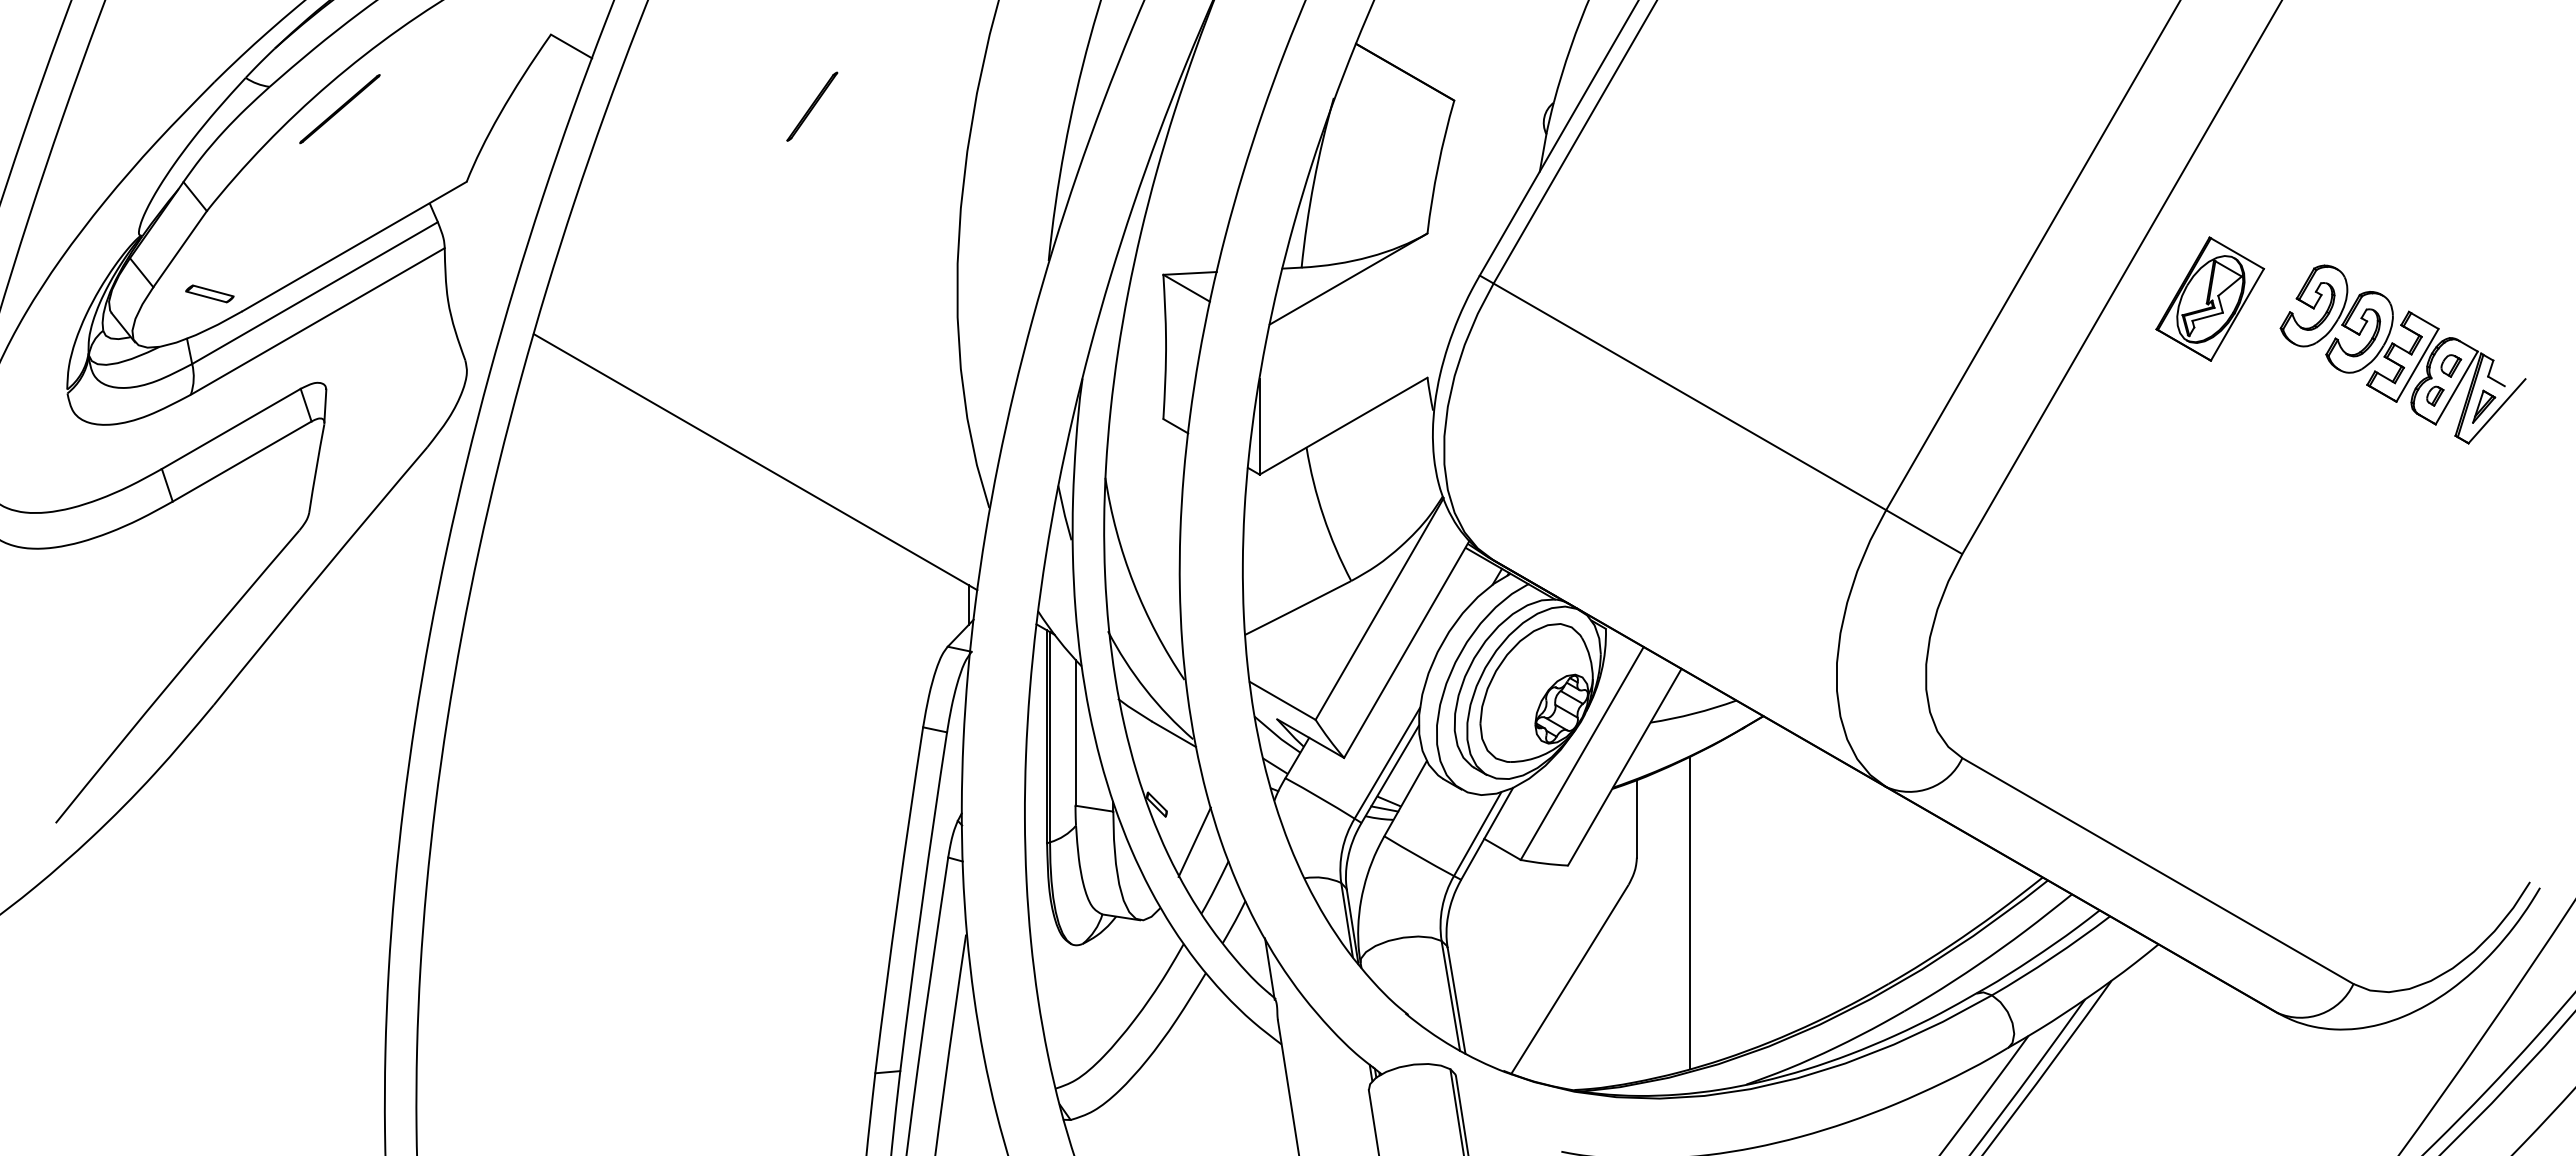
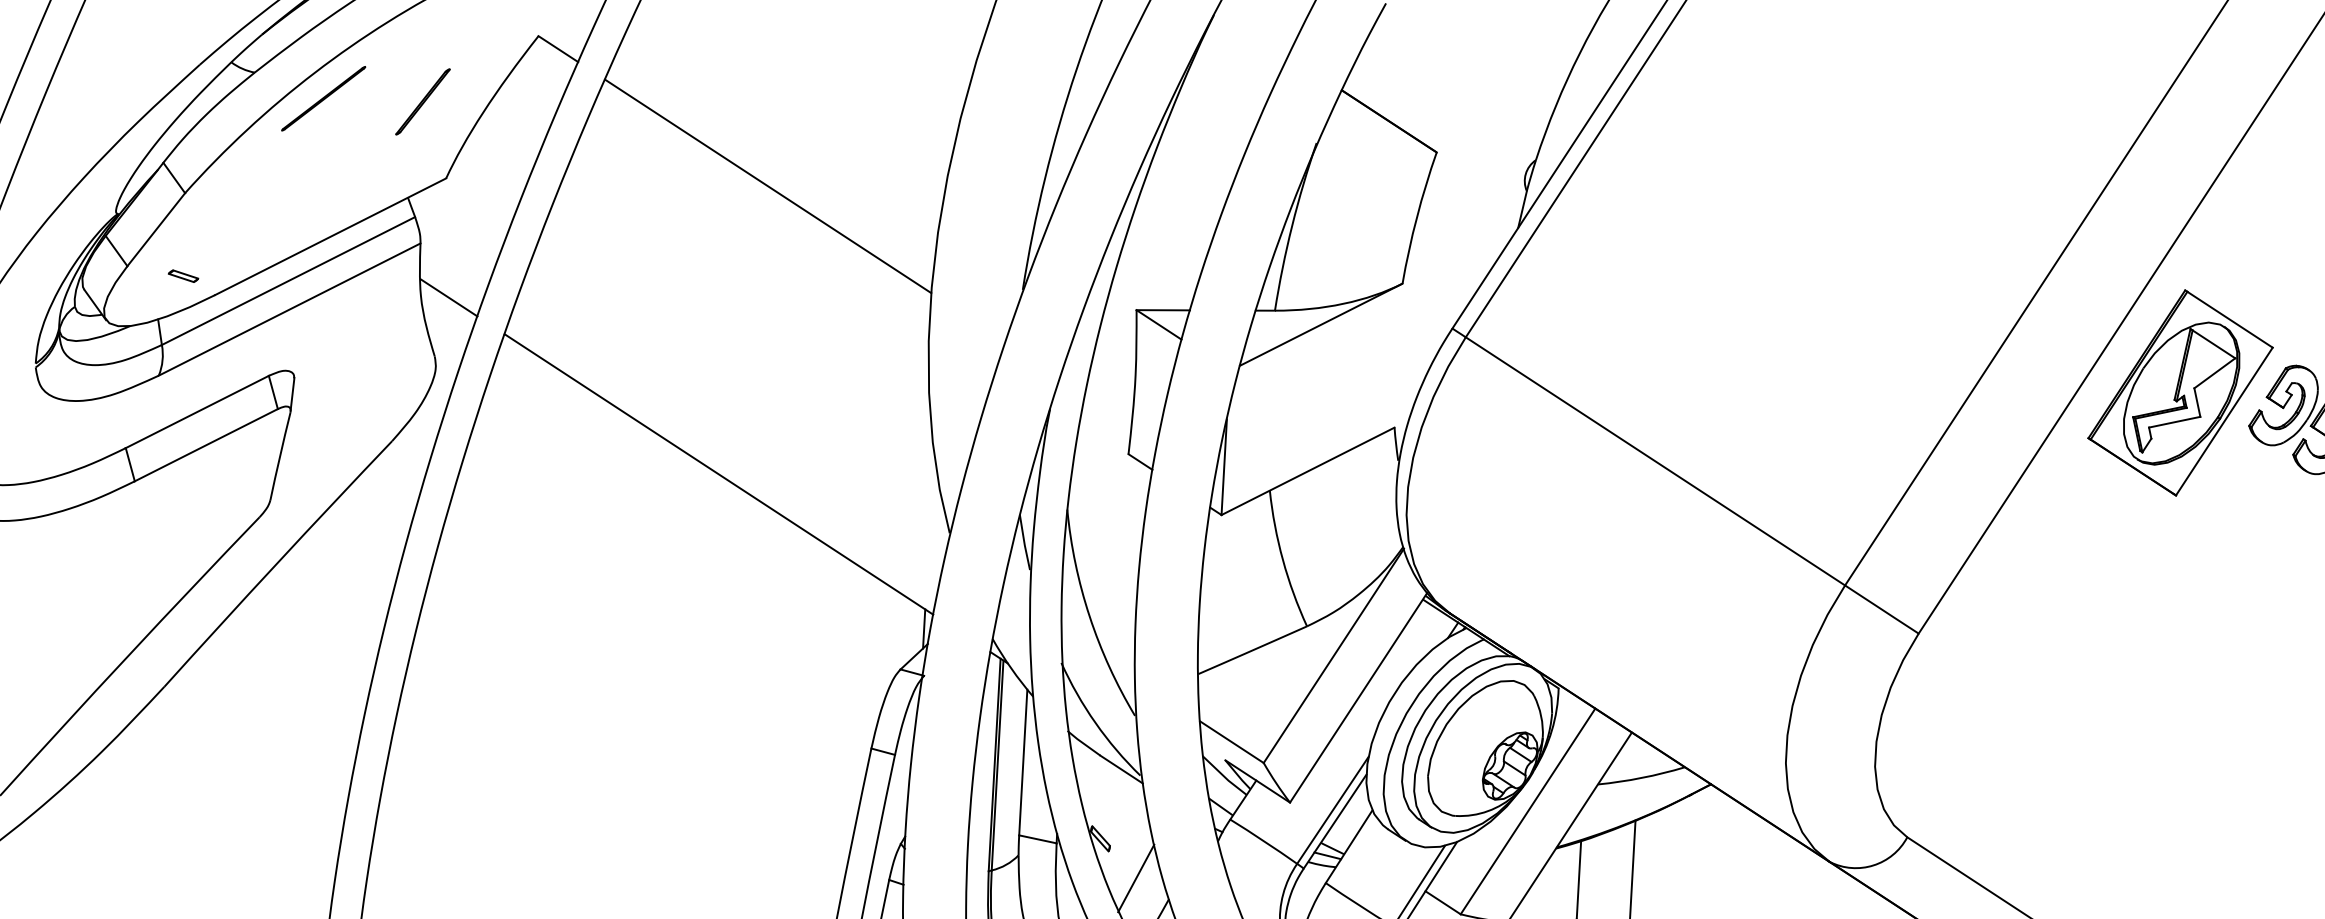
part: (812, 106) -> (423, 101), moved
line: (788, 171) -> (768, 186), added
part: (209, 294) -> (183, 276), size x0.62
part: (2209, 298) -> (2179, 392), size x1.67
line: (476, 300) -> (449, 297), added

